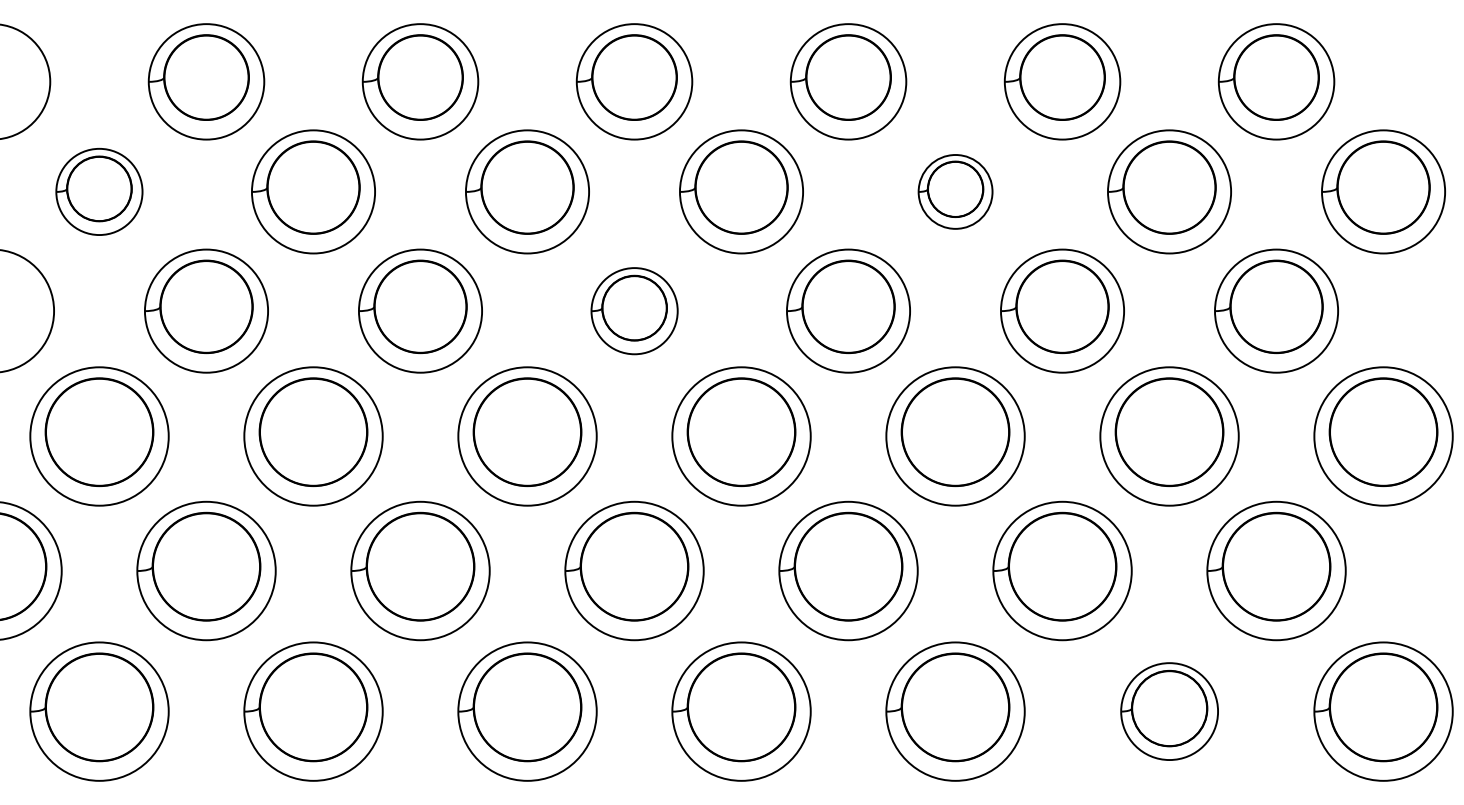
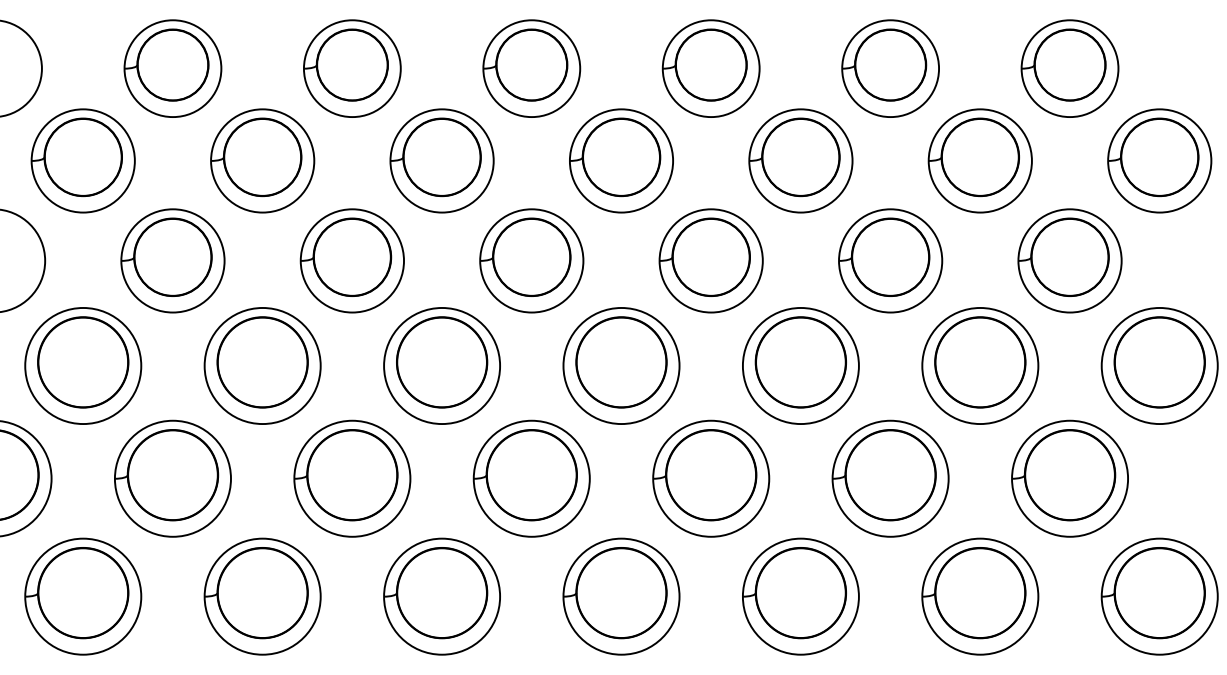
part: (98, 191) -> (82, 160), size x1.43
part: (955, 191) -> (800, 160), size x1.67
part: (634, 310) -> (531, 260), size x1.43
part: (1169, 711) -> (980, 596), size x1.43

